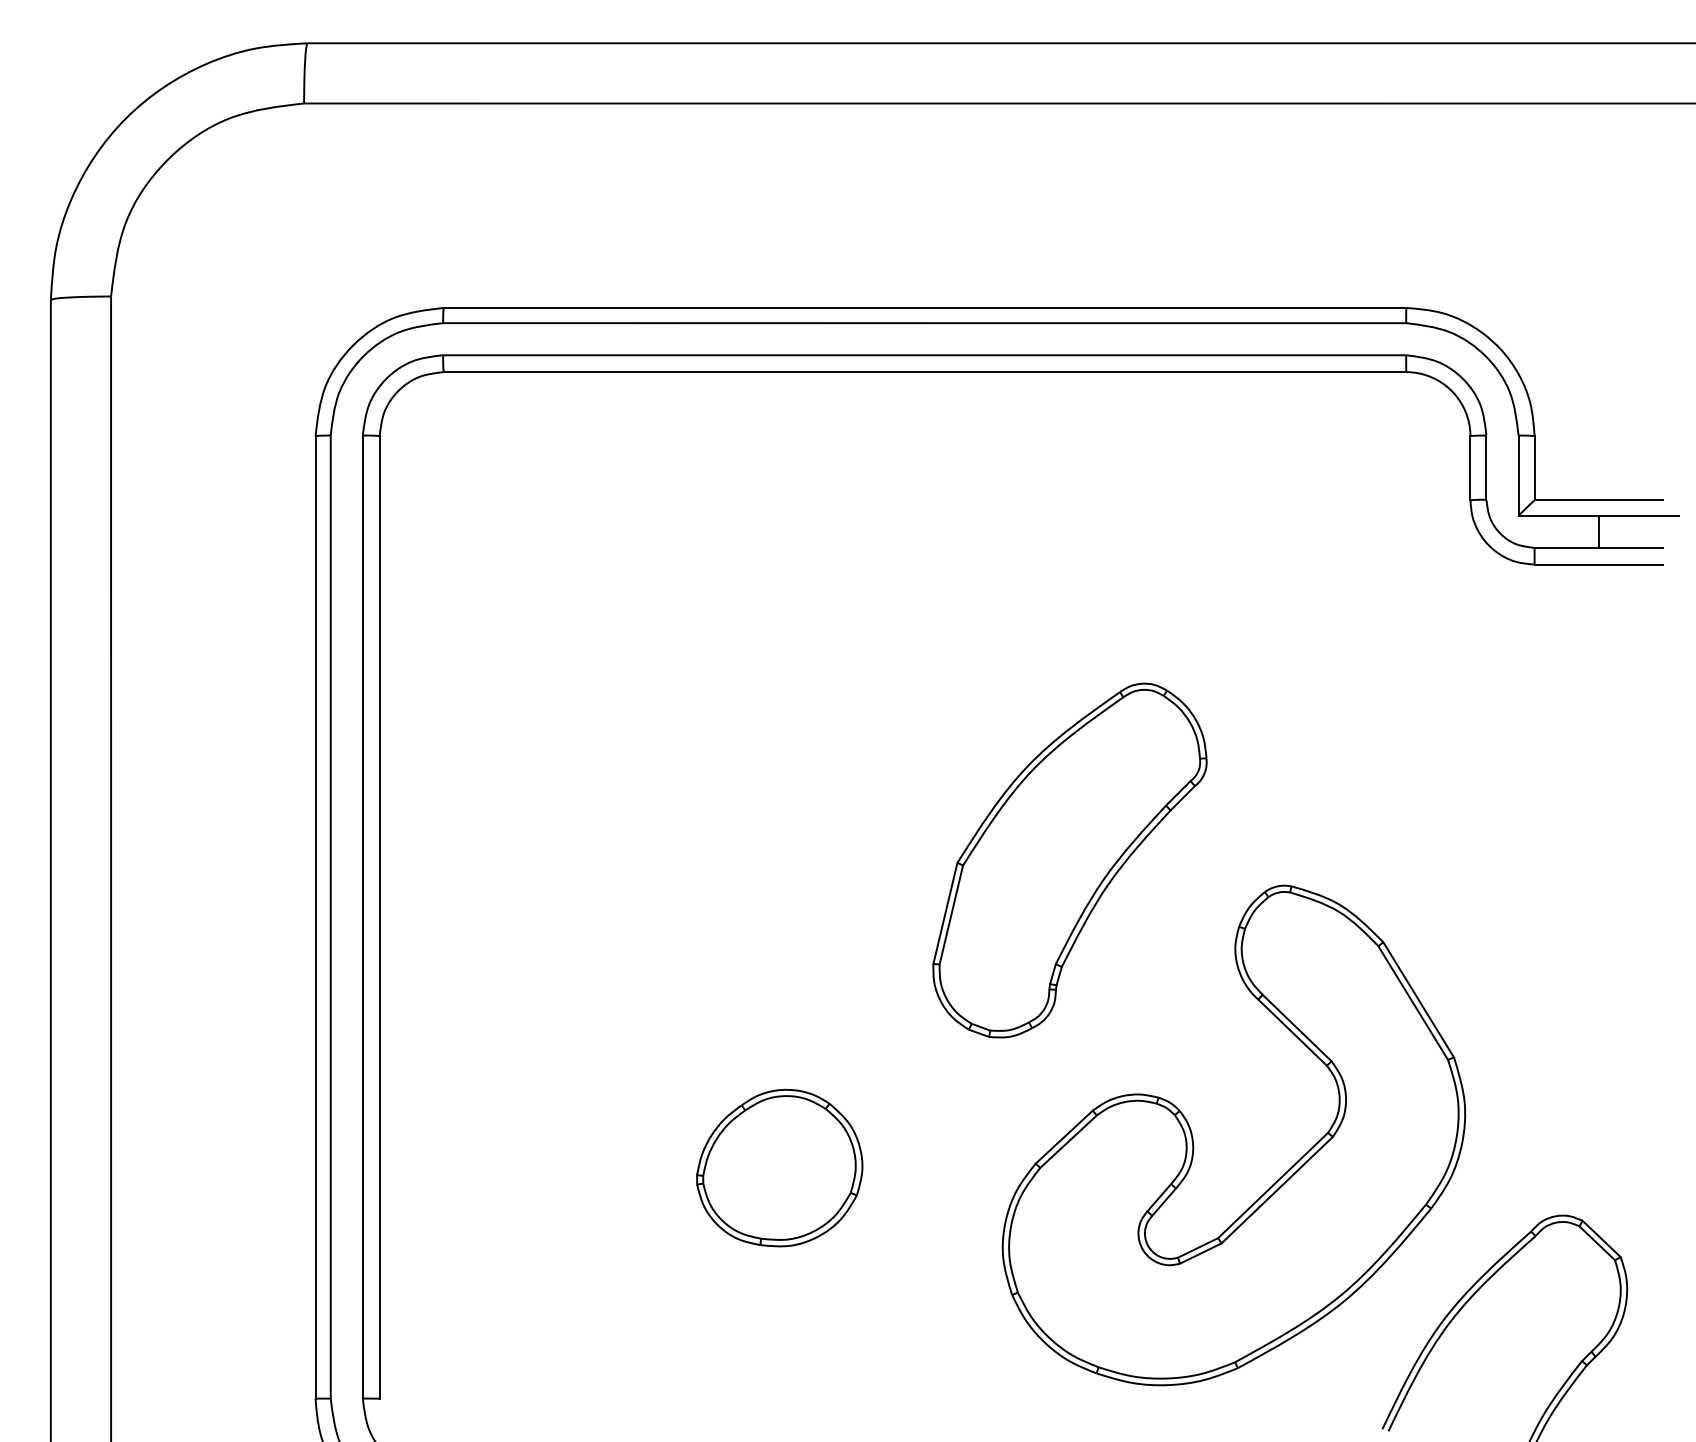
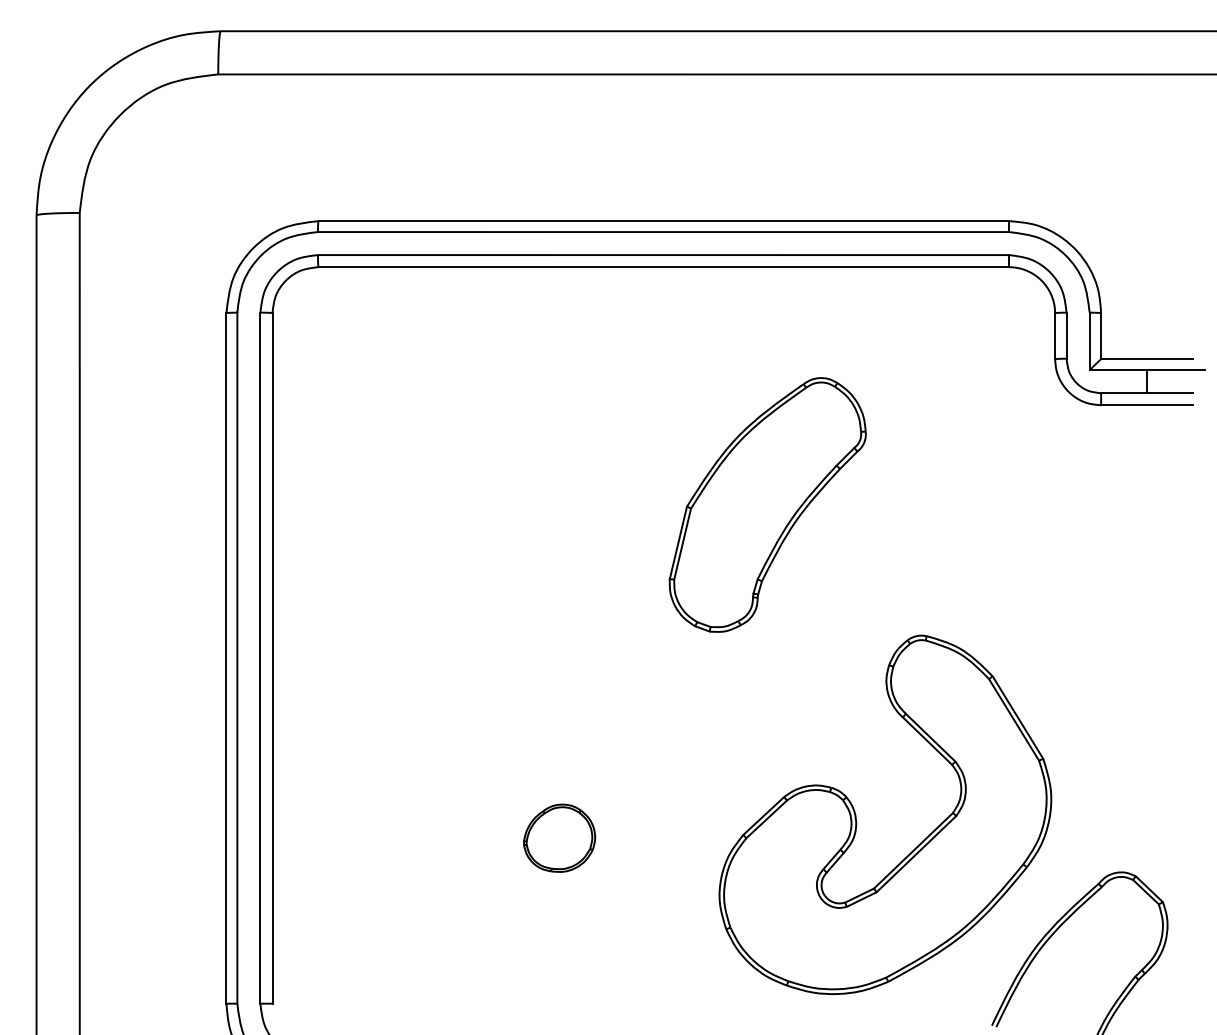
part: (1069, 860) -> (767, 504), moved
part: (779, 1167) -> (559, 837), size x0.6

